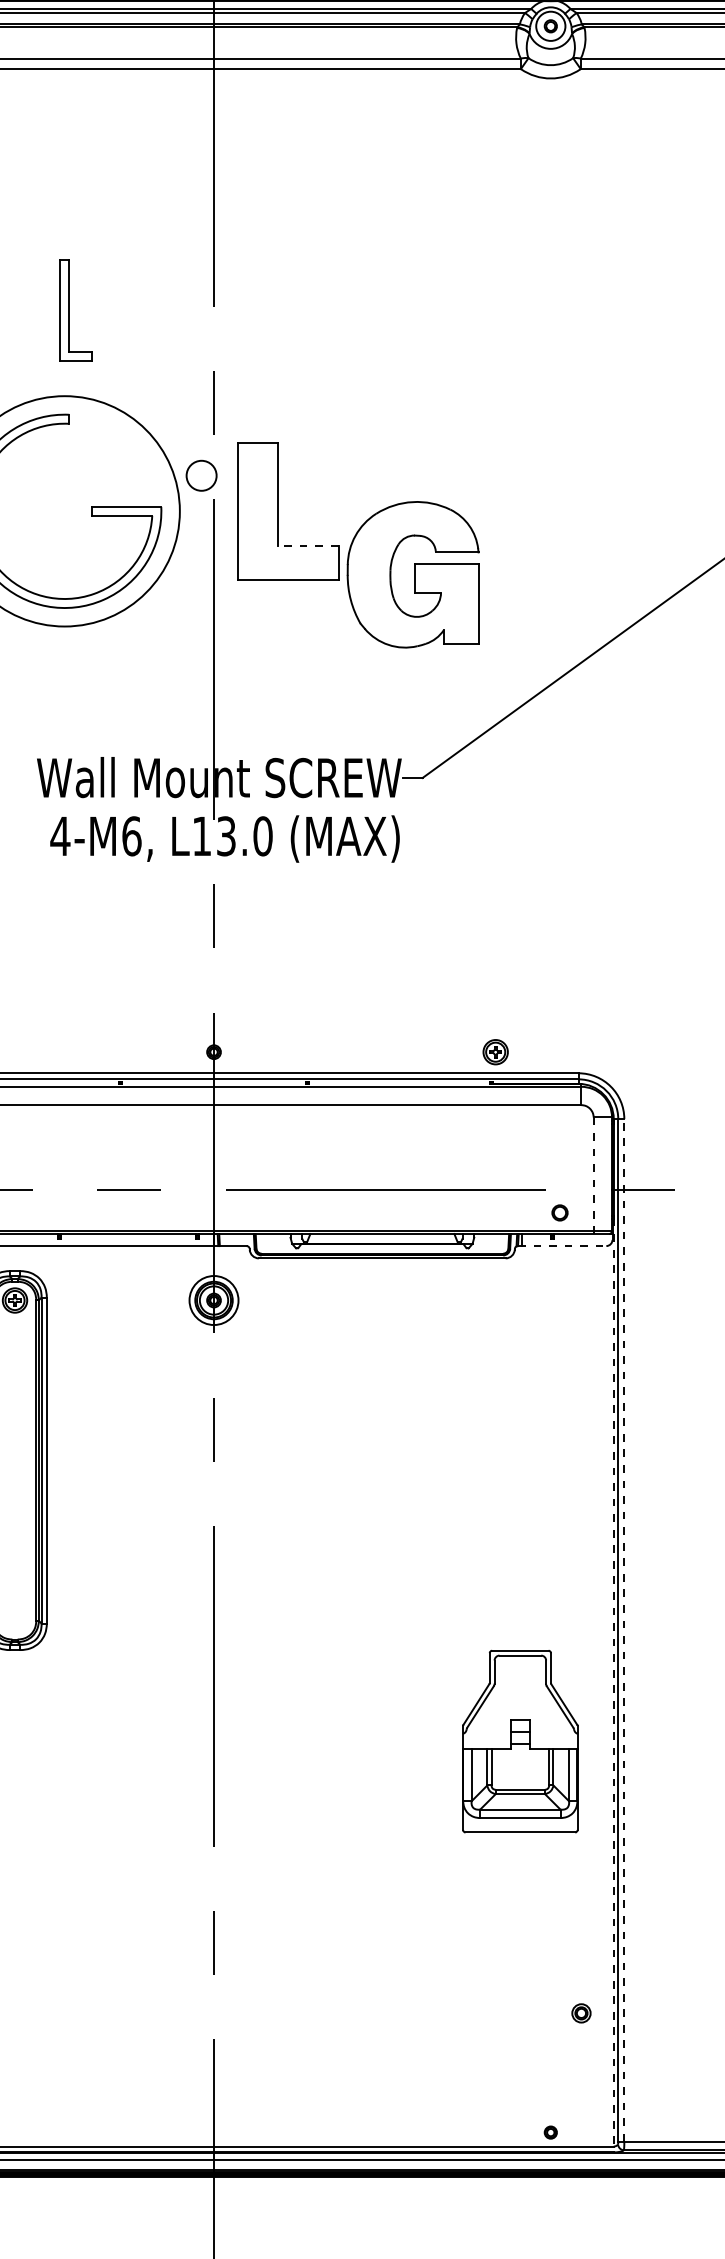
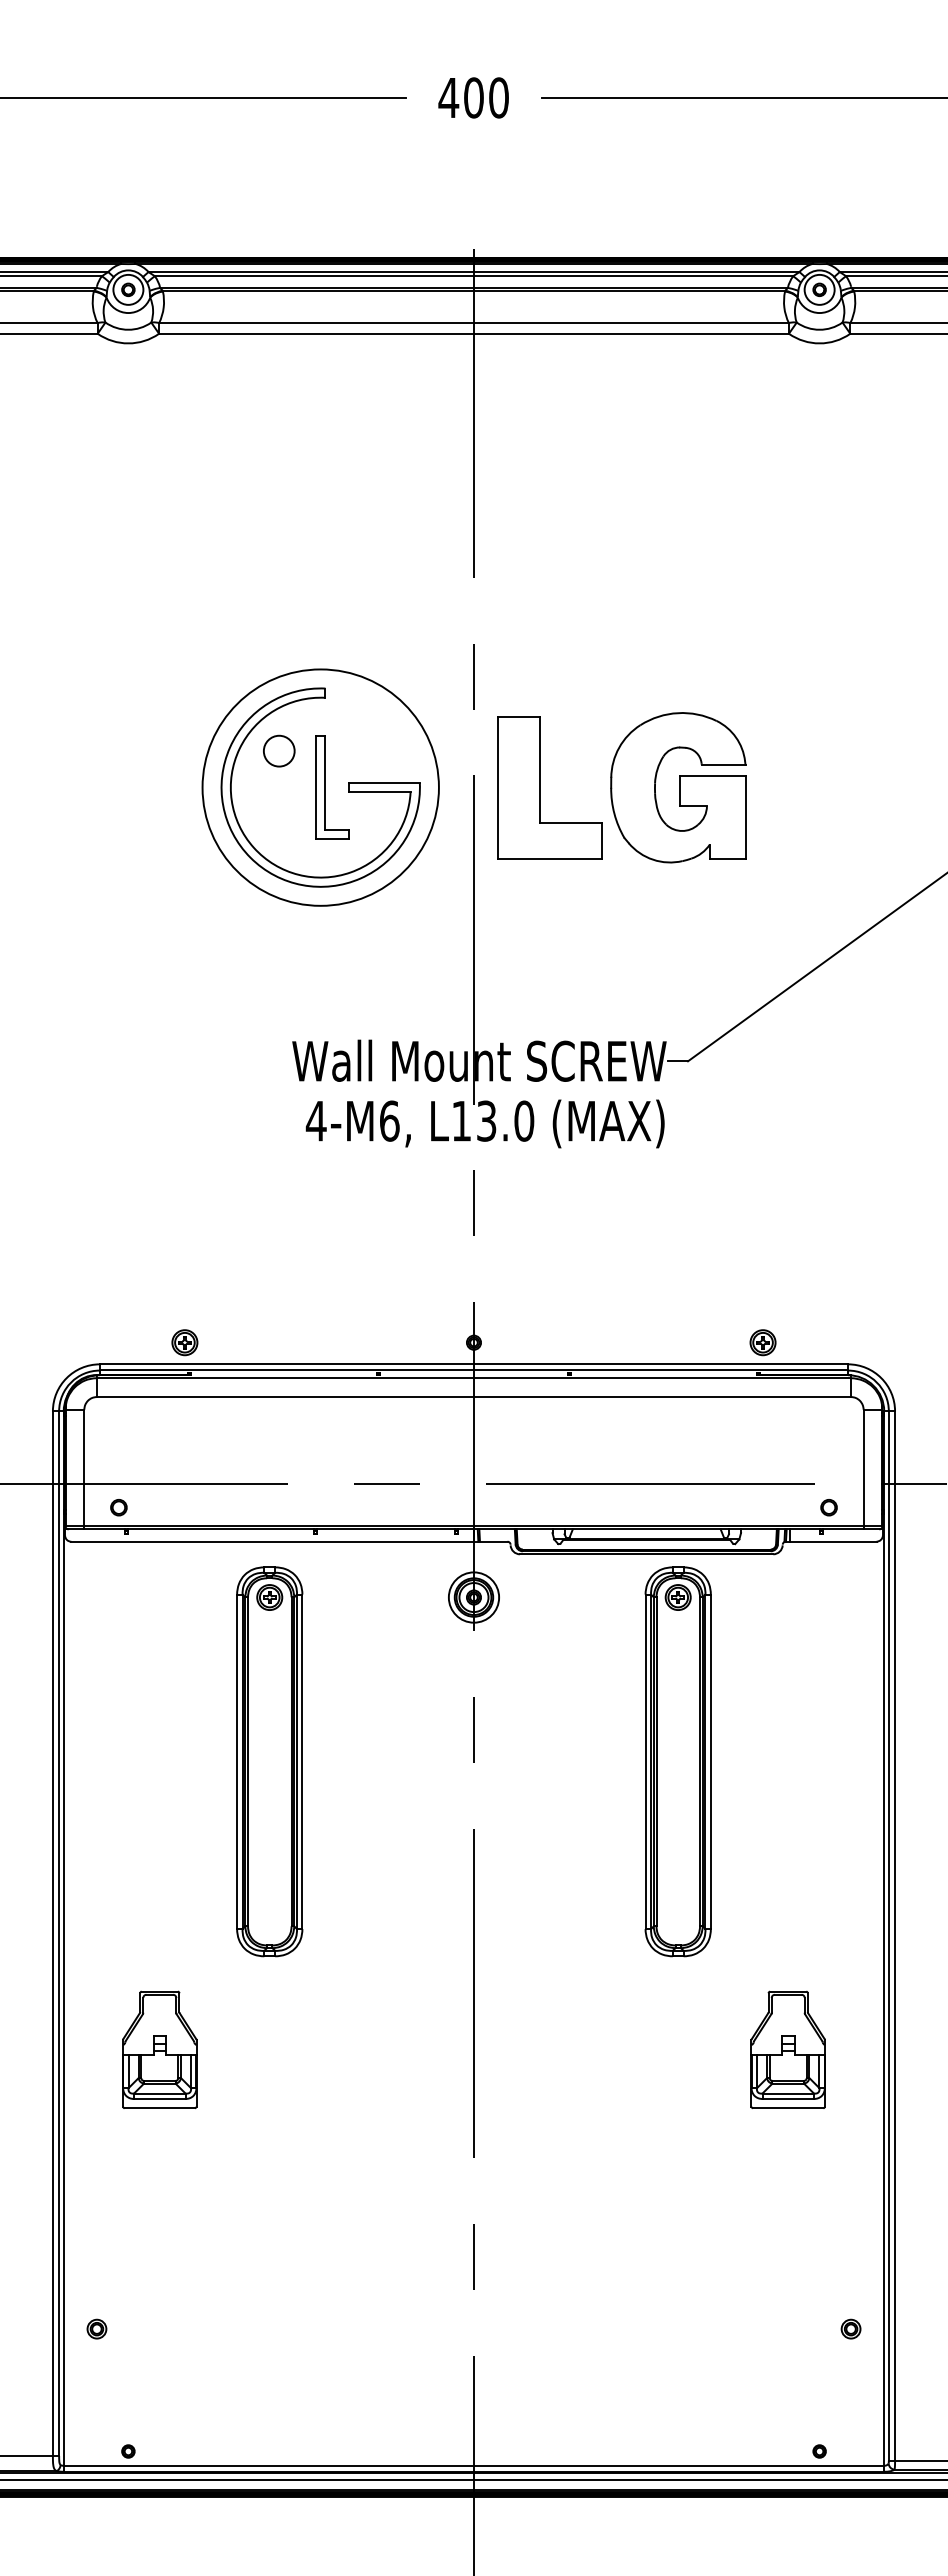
part: (69, 310) -> (325, 787), moved
circle: (201, 475) -> (279, 750), moved
line: (308, 546) -> (570, 823), dashed -> solid
part: (413, 574) -> (678, 787), moved
line: (593, 1175) -> (863, 1469), dashed -> solid
line: (562, 1245) -> (831, 1541), dashed -> solid
part: (412, 1460) -> (677, 1761), added
line: (624, 1630) -> (895, 1936), dashed -> solid
line: (614, 1686) -> (884, 1993), dashed -> solid
part: (519, 1740) -> (787, 2049), size x0.62

